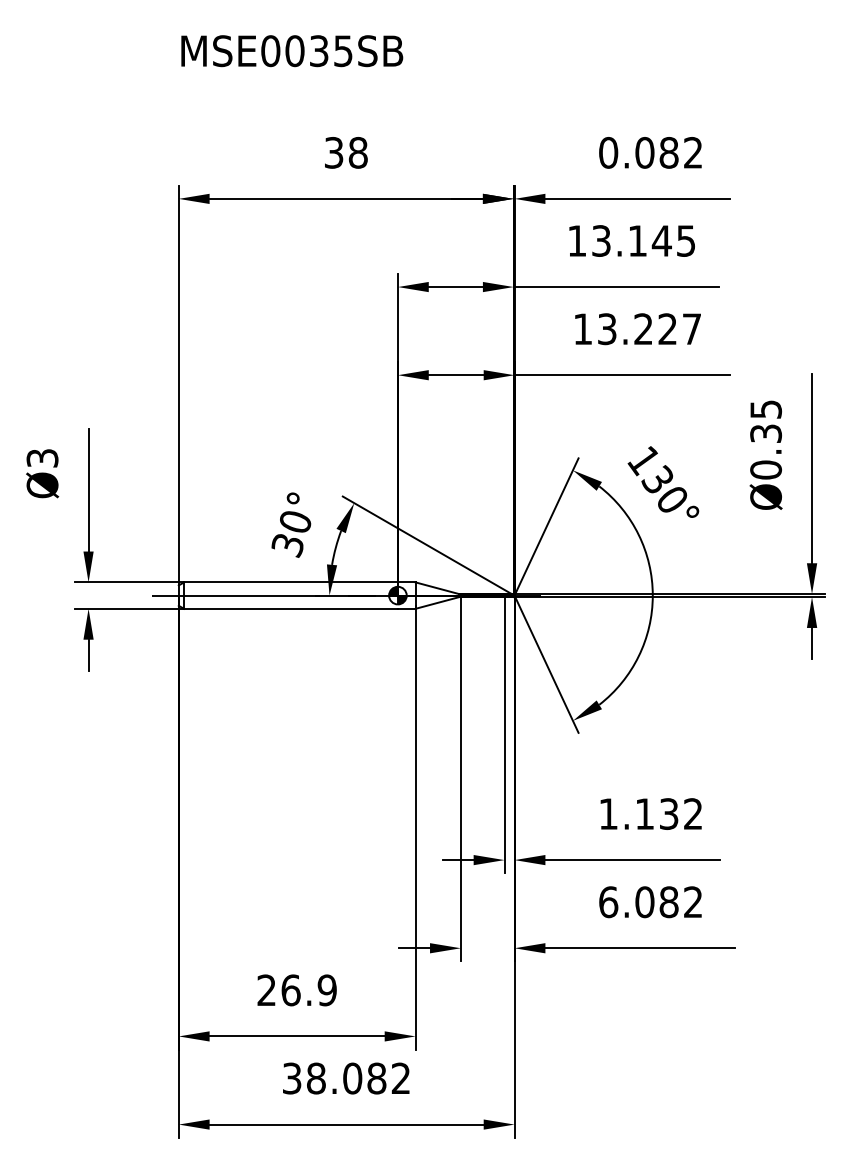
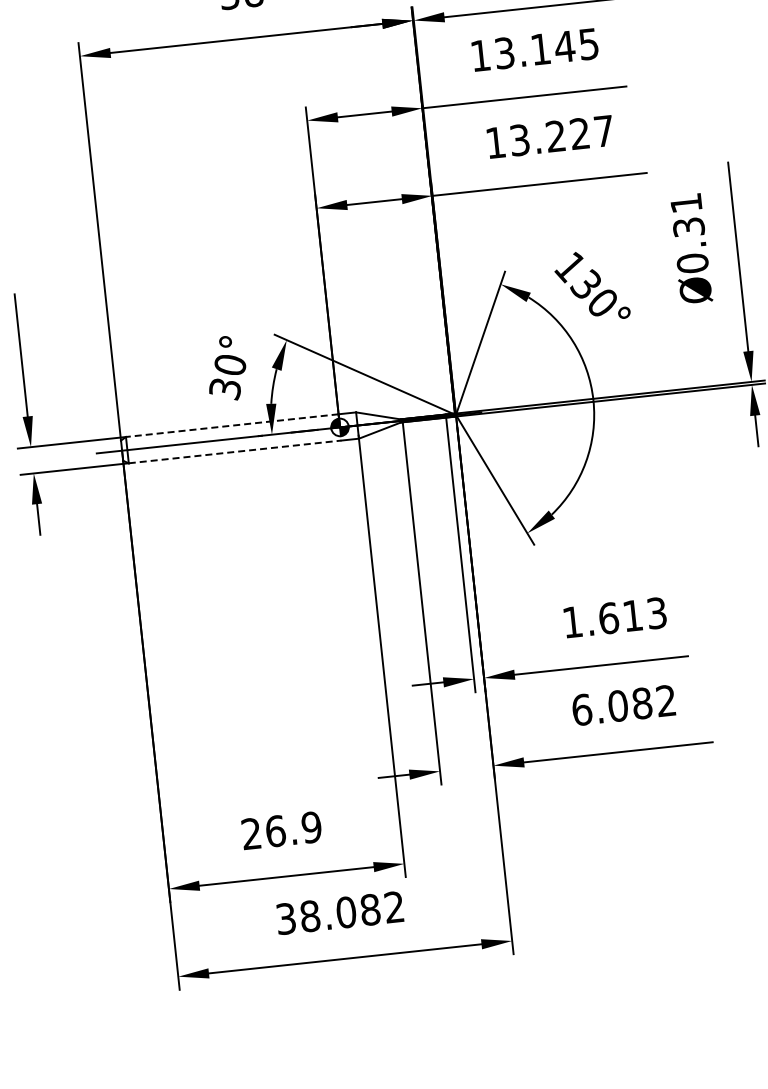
text: (766, 409) -> (686, 203), Ø0.35 -> Ø0.31
line: (291, 582) -> (232, 425), solid -> dashed
line: (291, 608) -> (235, 451), solid -> dashed
text: (668, 813) -> (632, 615), 1.132 -> 1.613

